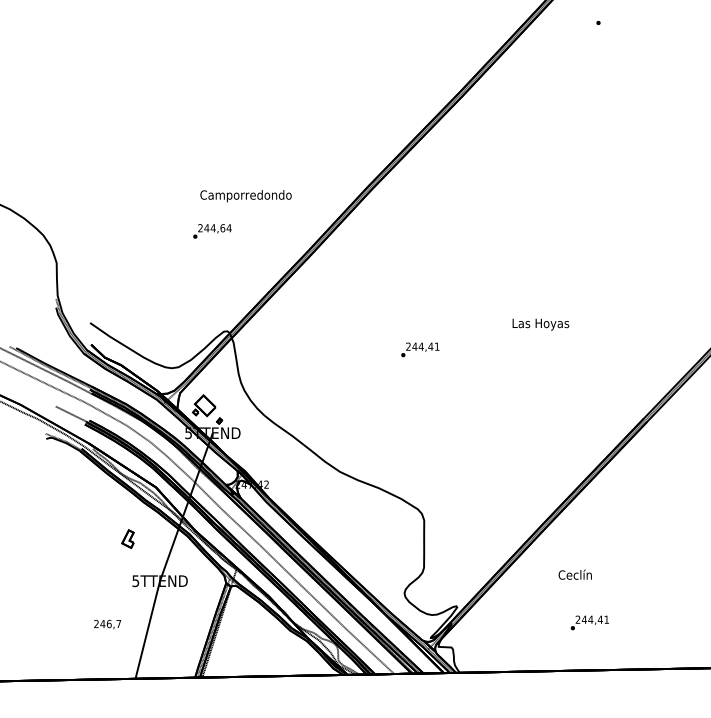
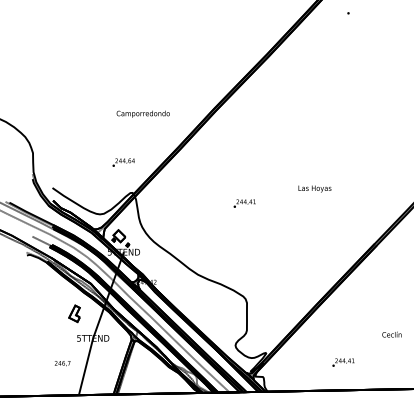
text: (212, 231) -> (123, 162), moved
part: (127, 538) -> (74, 313), size x1.6
text: (574, 574) -> (391, 334), moved

